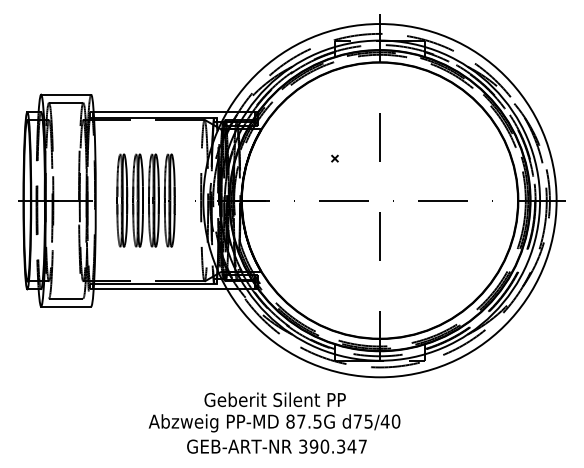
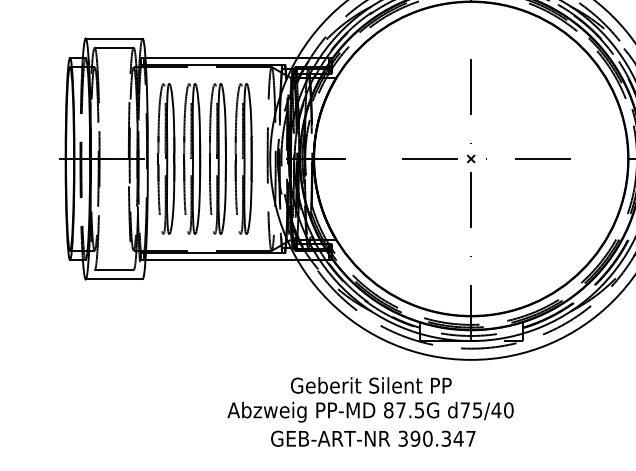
part: (334, 158) -> (470, 158), moved
part: (145, 200) -> (204, 158), size x1.43
text: (274, 422) -> (370, 411), moved

